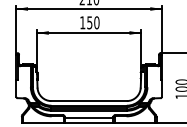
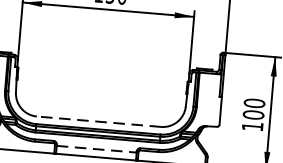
line: (89, 101) -> (99, 122), solid -> dashed
line: (89, 117) -> (97, 148), solid -> dashed

